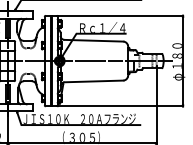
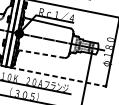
line: (93, 81) -> (41, 54), solid -> dashed
line: (120, 106) -> (58, 77), solid -> dashed

